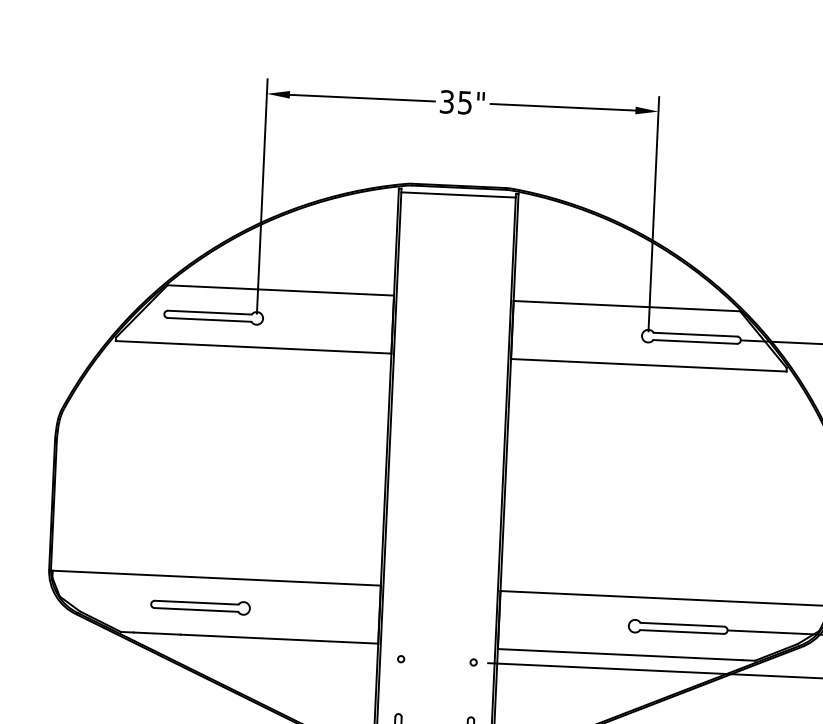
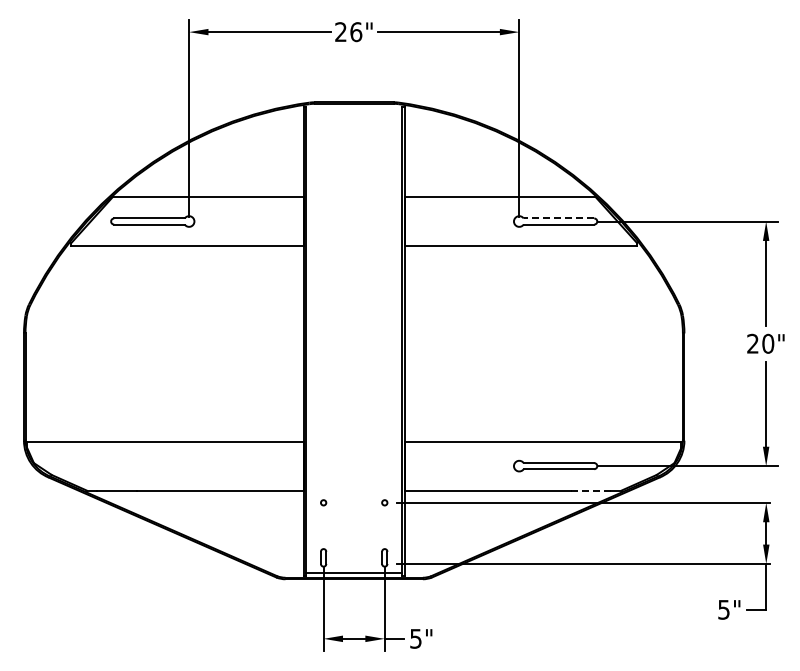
text: (455, 102) -> (348, 32), 35" -> 26"
line: (457, 194) -> (353, 109), removed
line: (694, 334) -> (558, 218), solid -> dashed
part: (200, 605) -> (152, 465), removed
line: (719, 659) -> (591, 490), solid -> dashed

